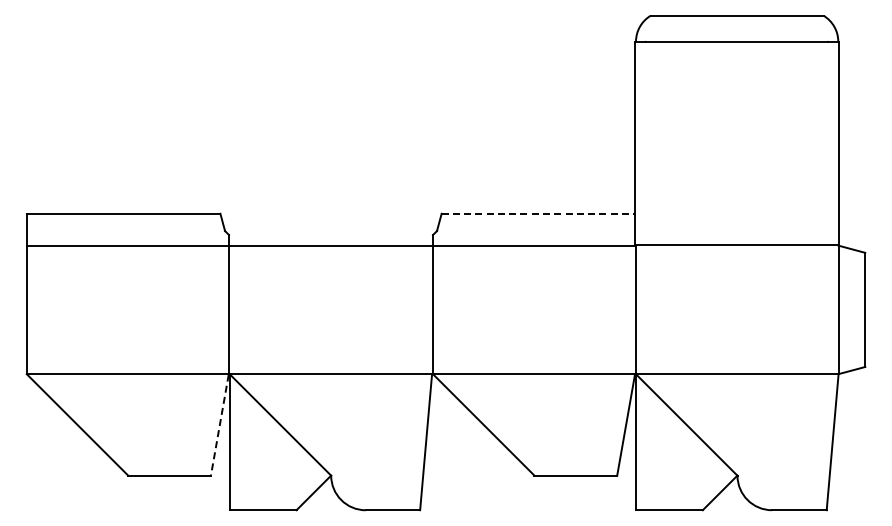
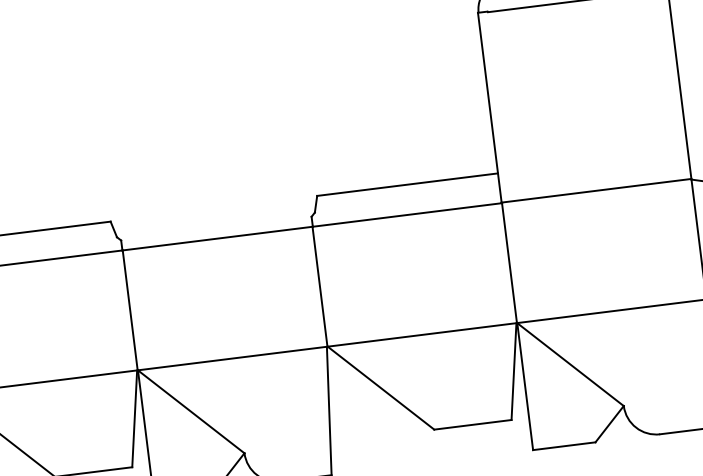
line: (538, 213) -> (407, 184), dashed -> solid
line: (219, 425) -> (134, 419), dashed -> solid

